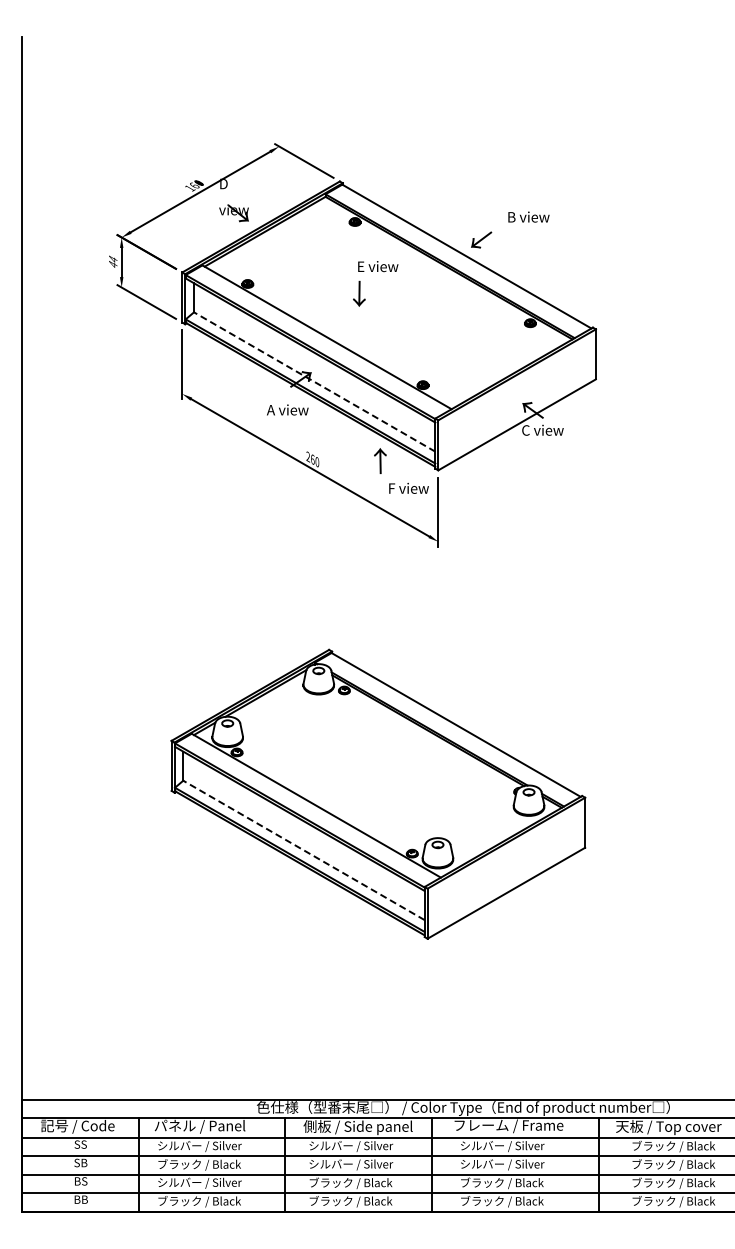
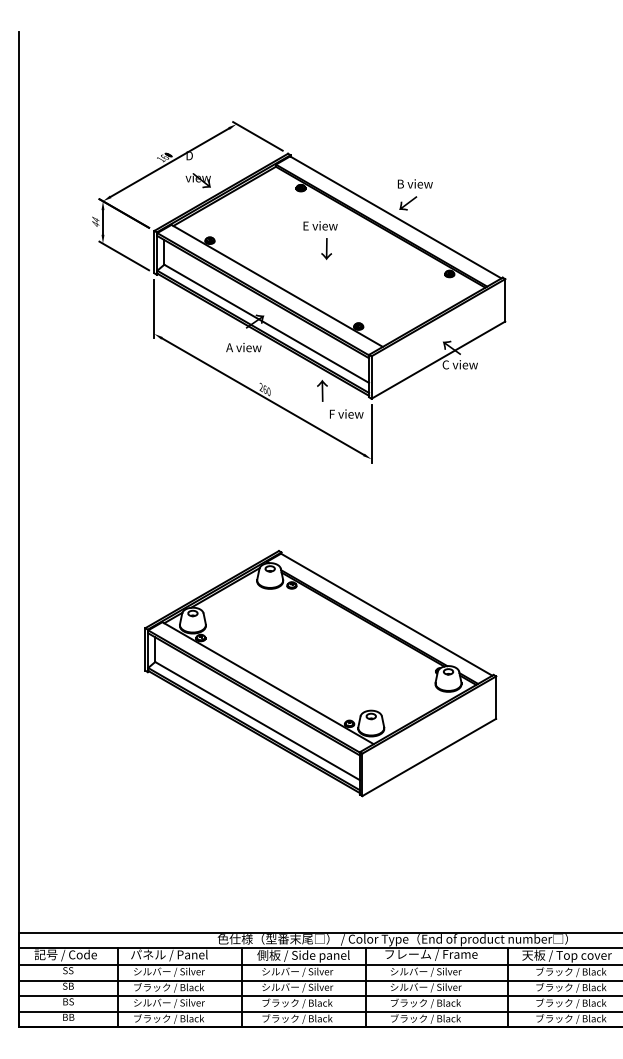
text: (528, 216) -> (414, 183), moved
text: (359, 293) -> (326, 248), moved
line: (314, 381) -> (266, 323), dashed -> solid
line: (303, 850) -> (257, 721), dashed -> solid

